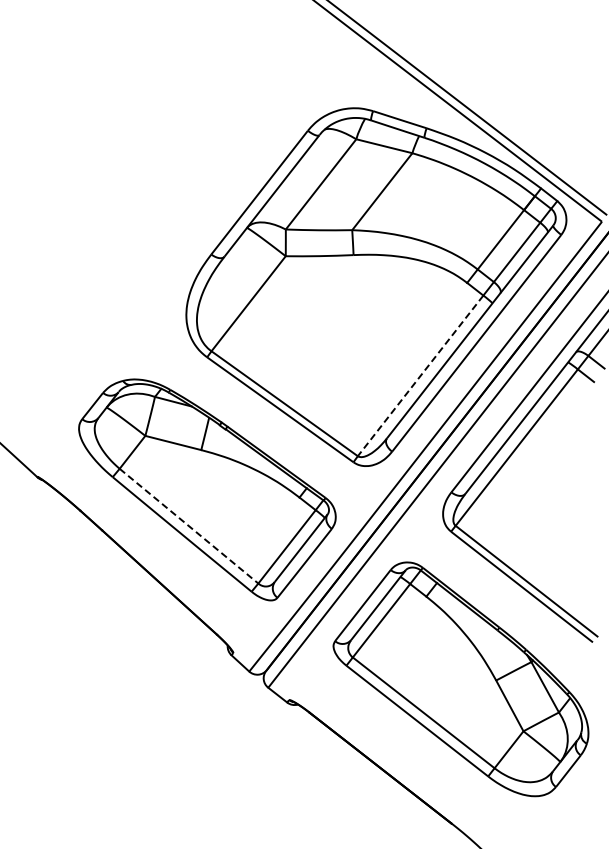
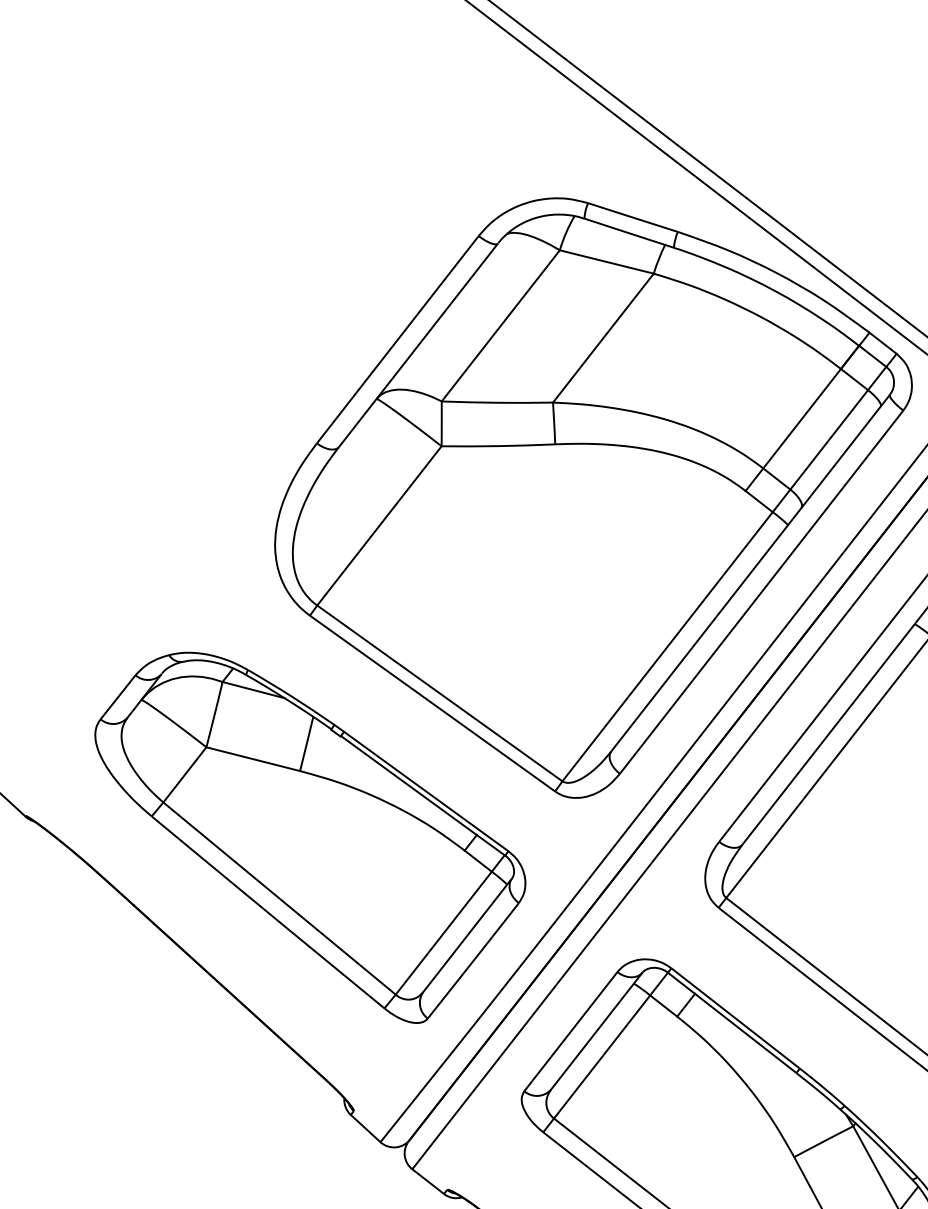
line: (420, 375) -> (667, 646), dashed -> solid
line: (189, 526) -> (280, 899), dashed -> solid

